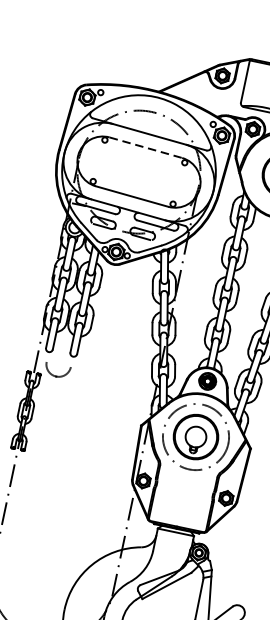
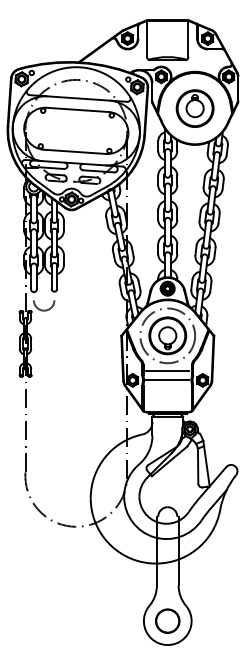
line: (146, 147) -> (78, 109), dashed -> solid
line: (187, 477) -> (167, 370), added
line: (184, 489) -> (167, 380), added

